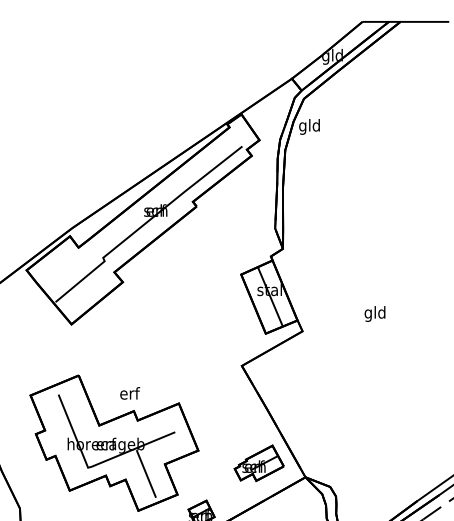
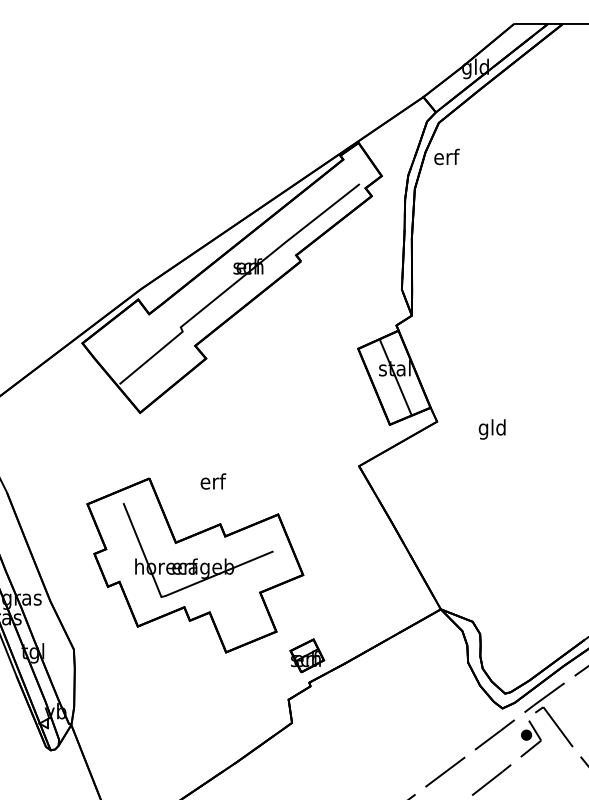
text: (309, 126) -> (445, 158), gld -> erf
text: (374, 314) -> (491, 429), moved
text: (130, 393) -> (213, 481), moved
part: (258, 463) -> (380, 591), removed
line: (146, 473) -> (236, 604), removed

